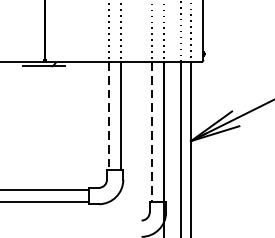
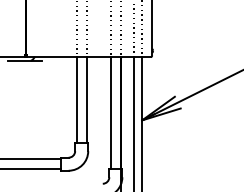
line: (108, 116) -> (76, 100), dashed -> solid
line: (151, 132) -> (110, 113), dashed -> solid

